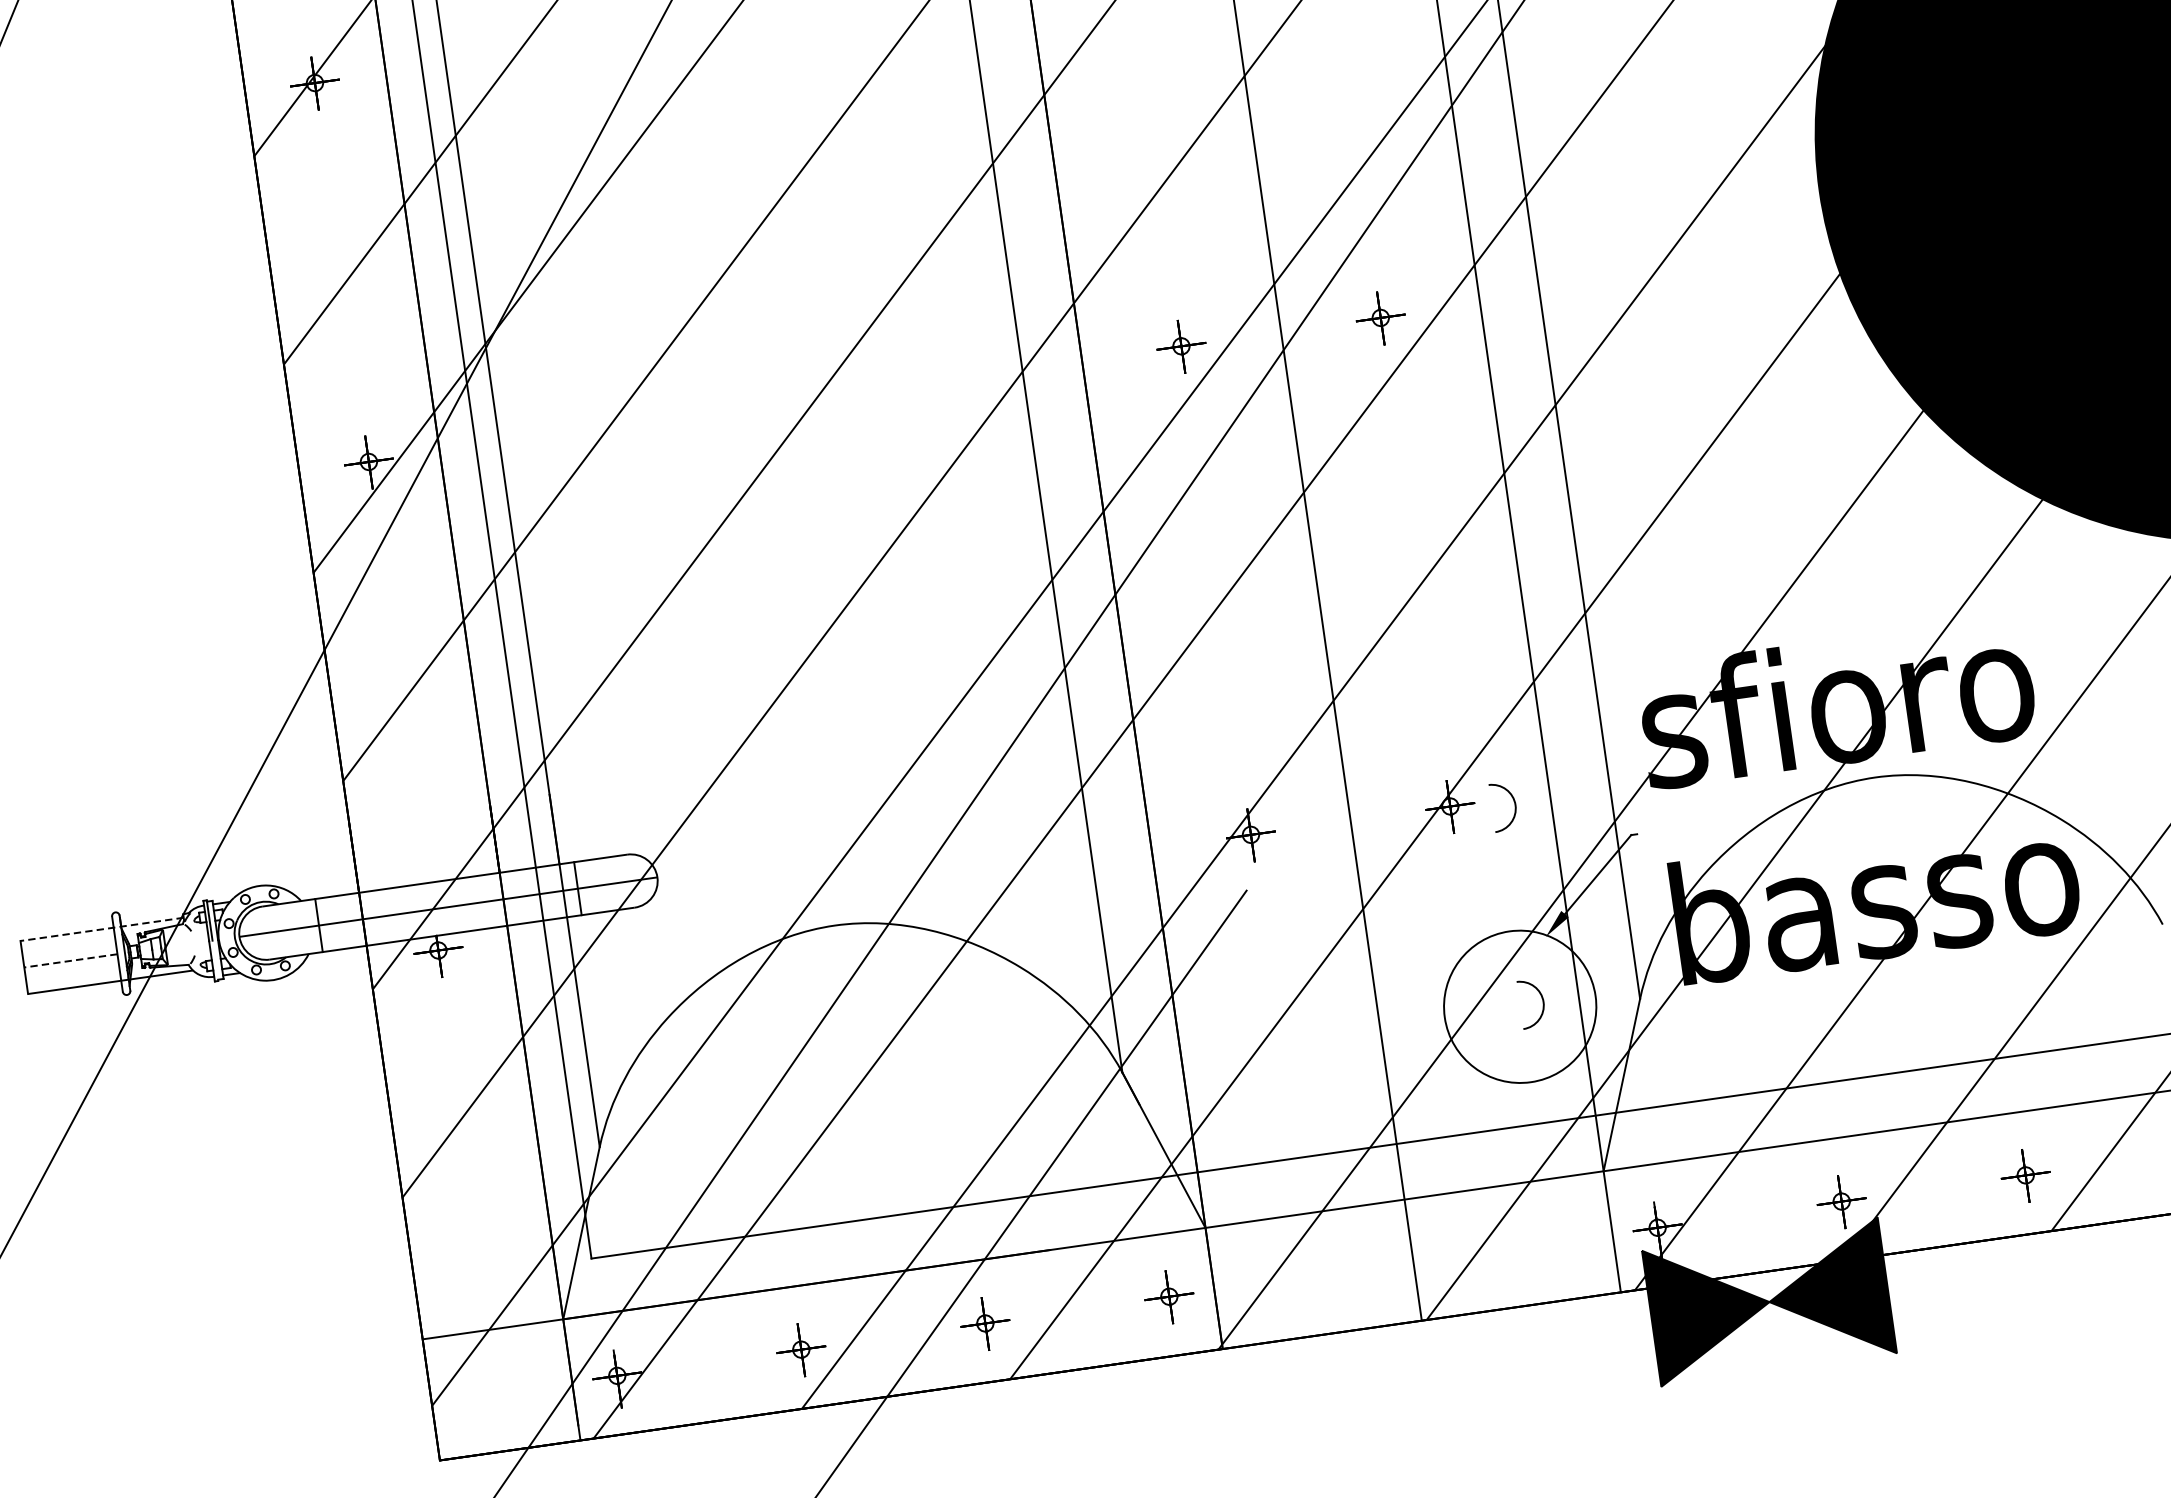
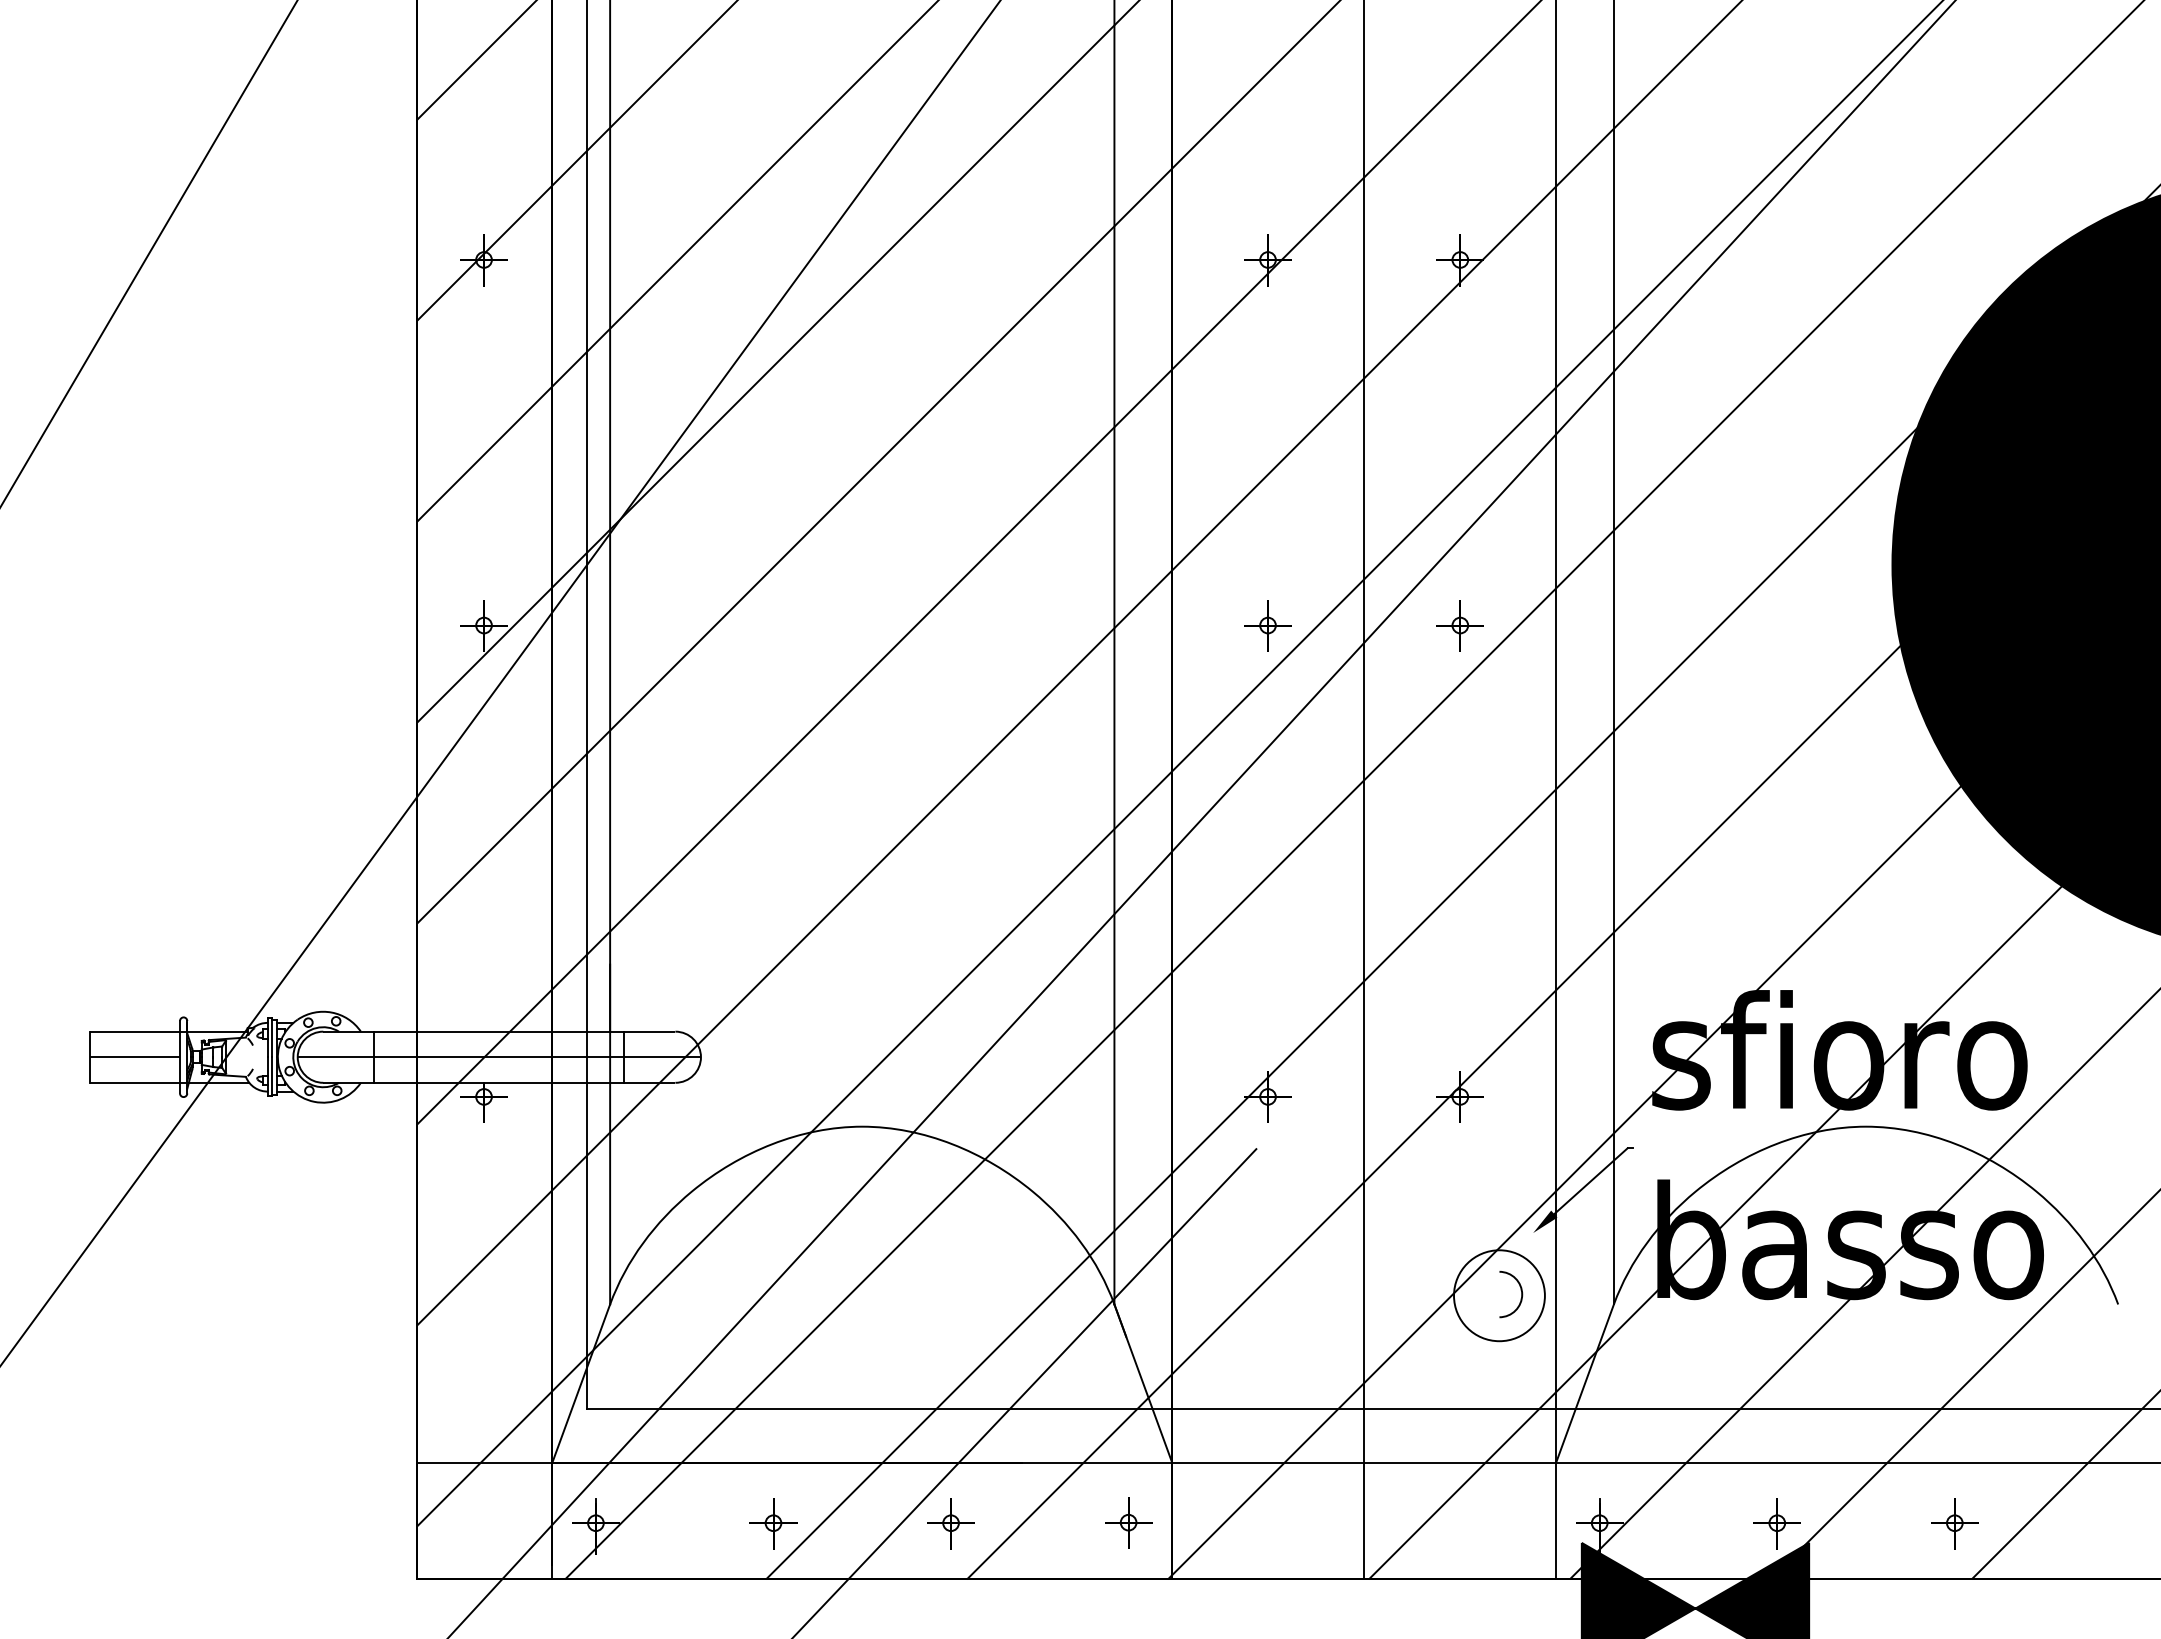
arc: (1513, 801) -> (1520, 1100), removed
line: (101, 929) -> (168, 1031), dashed -> solid
line: (215, 960) -> (271, 1076), added
line: (71, 961) -> (135, 1057), dashed -> solid
circle: (1520, 1006) -> (1499, 1295), size x0.62

